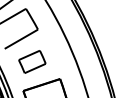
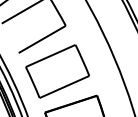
part: (32, 61) -> (57, 70), size x1.67

